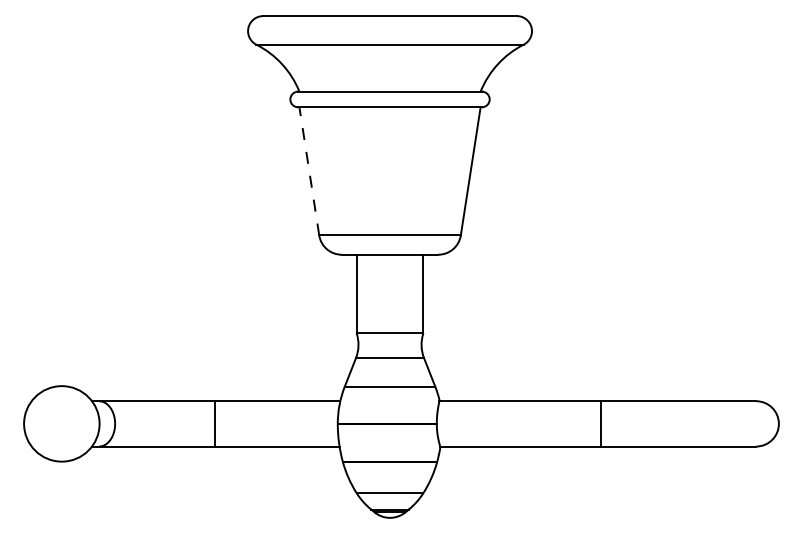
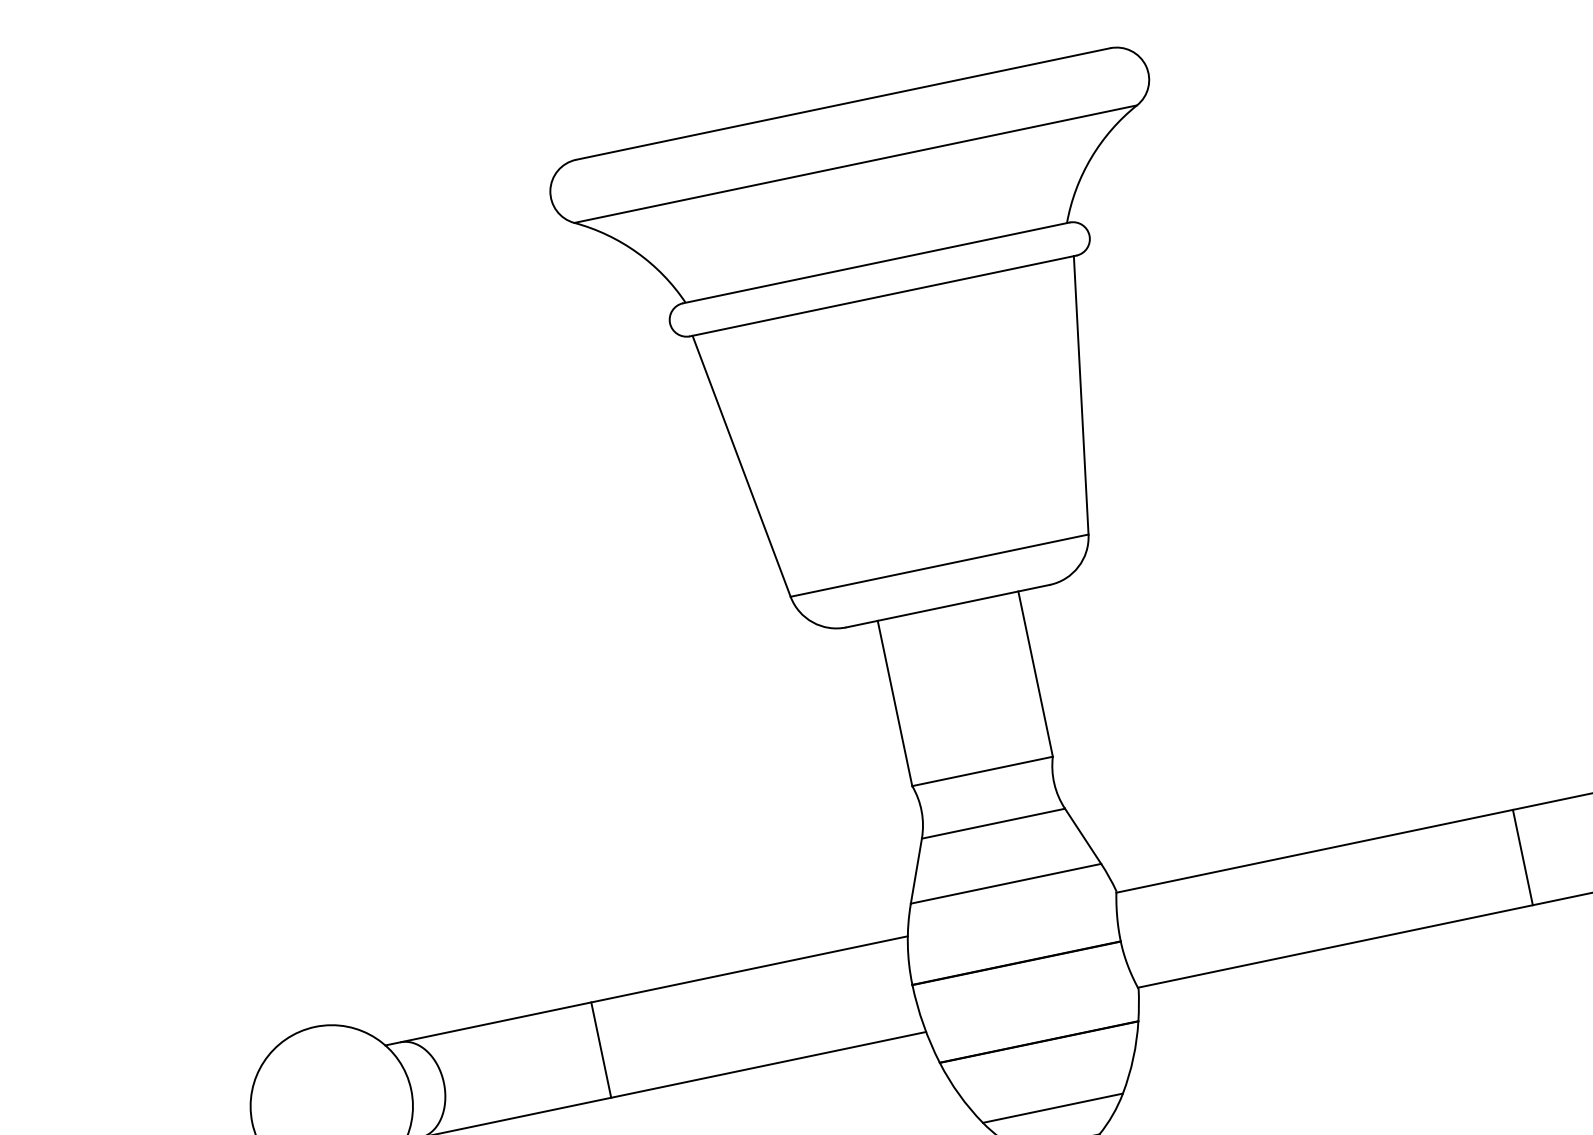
line: (309, 171) -> (741, 466), dashed -> solid
line: (214, 423) -> (600, 1049), moved
line: (600, 423) -> (1521, 856), moved

